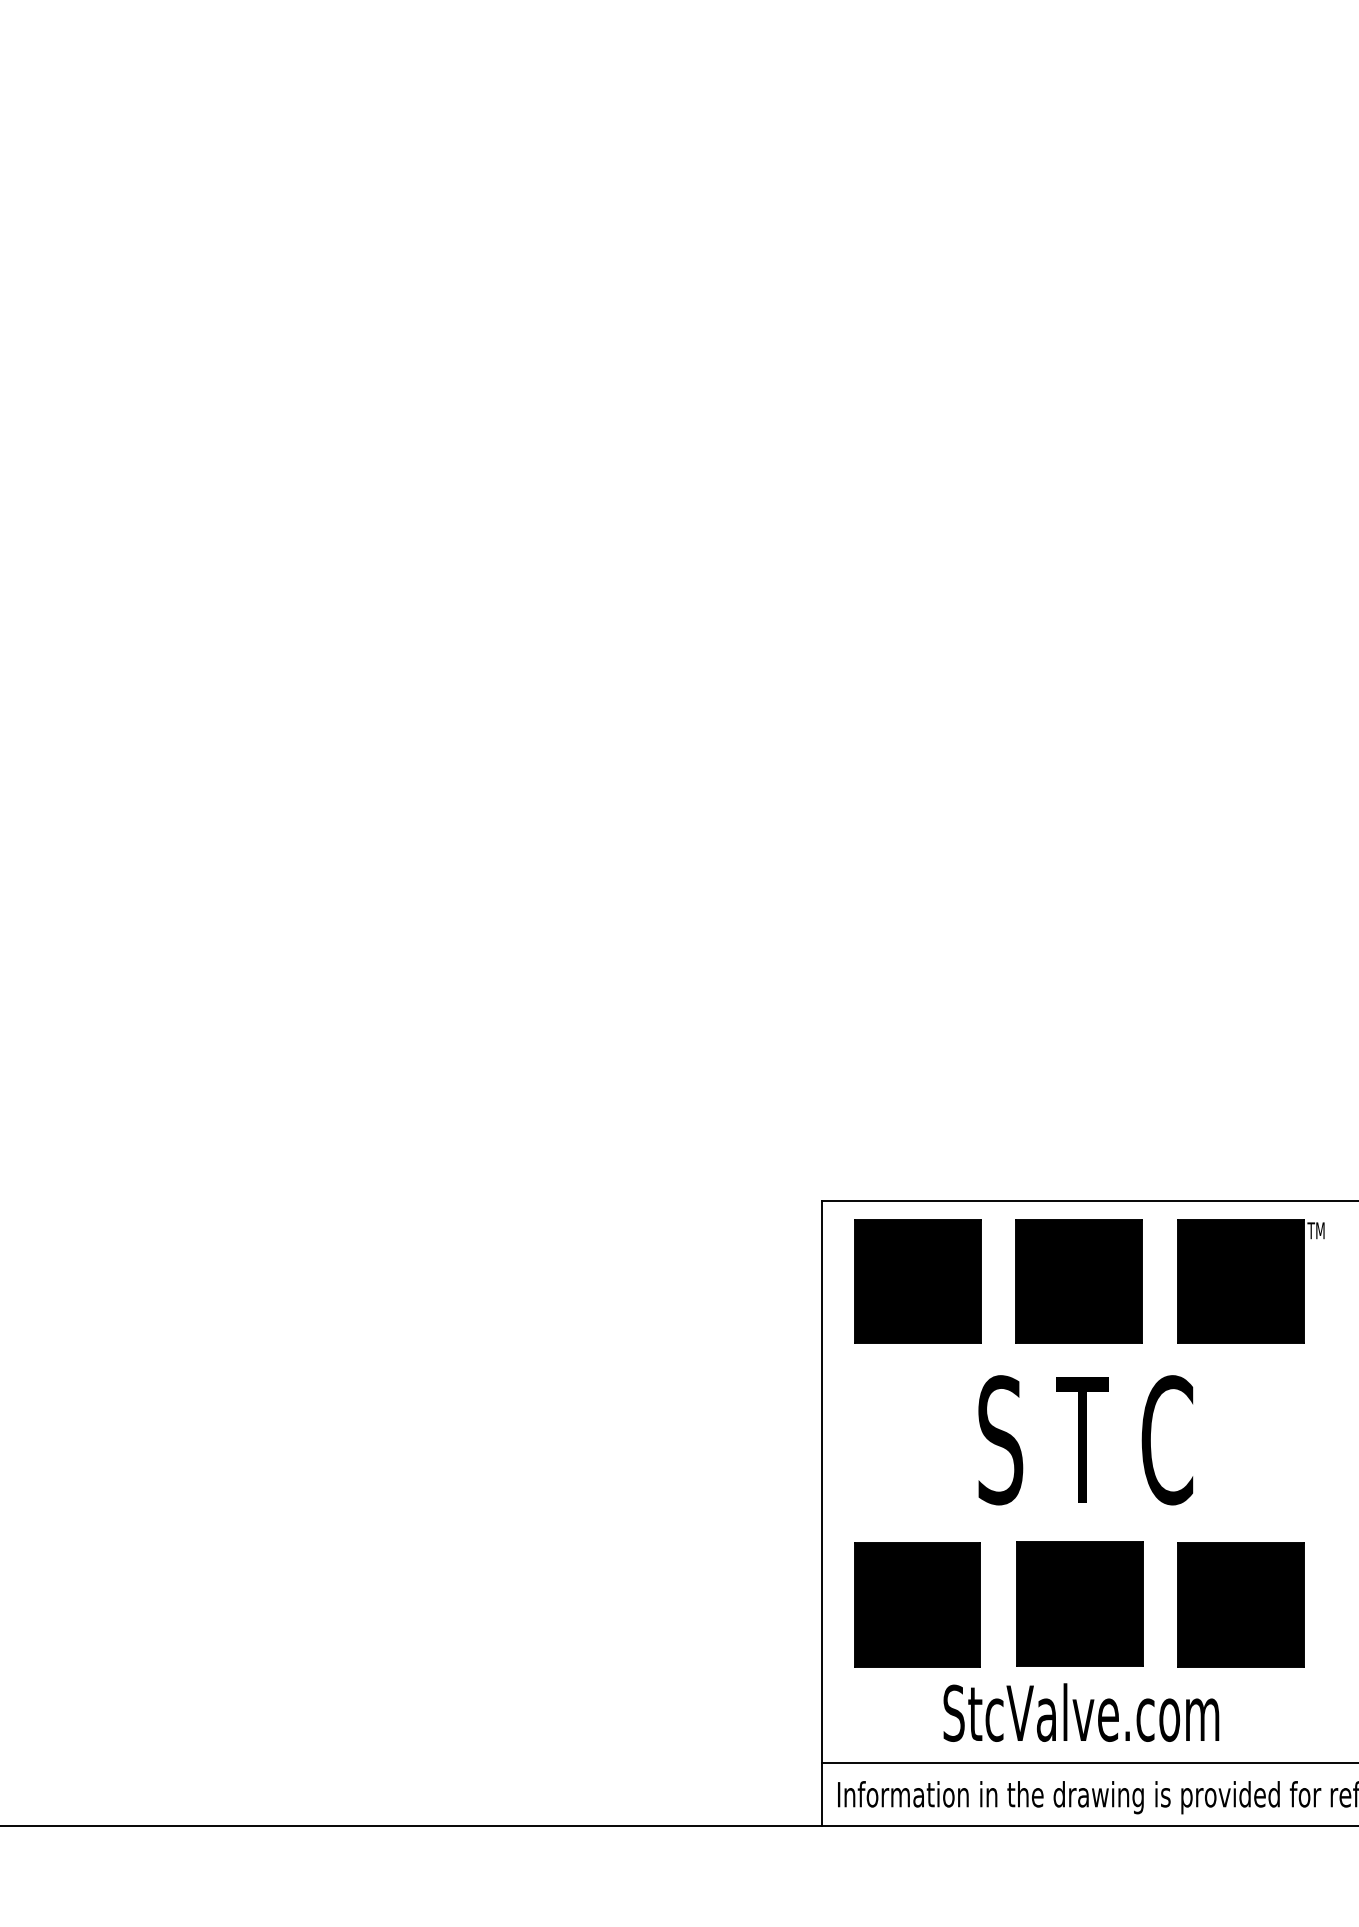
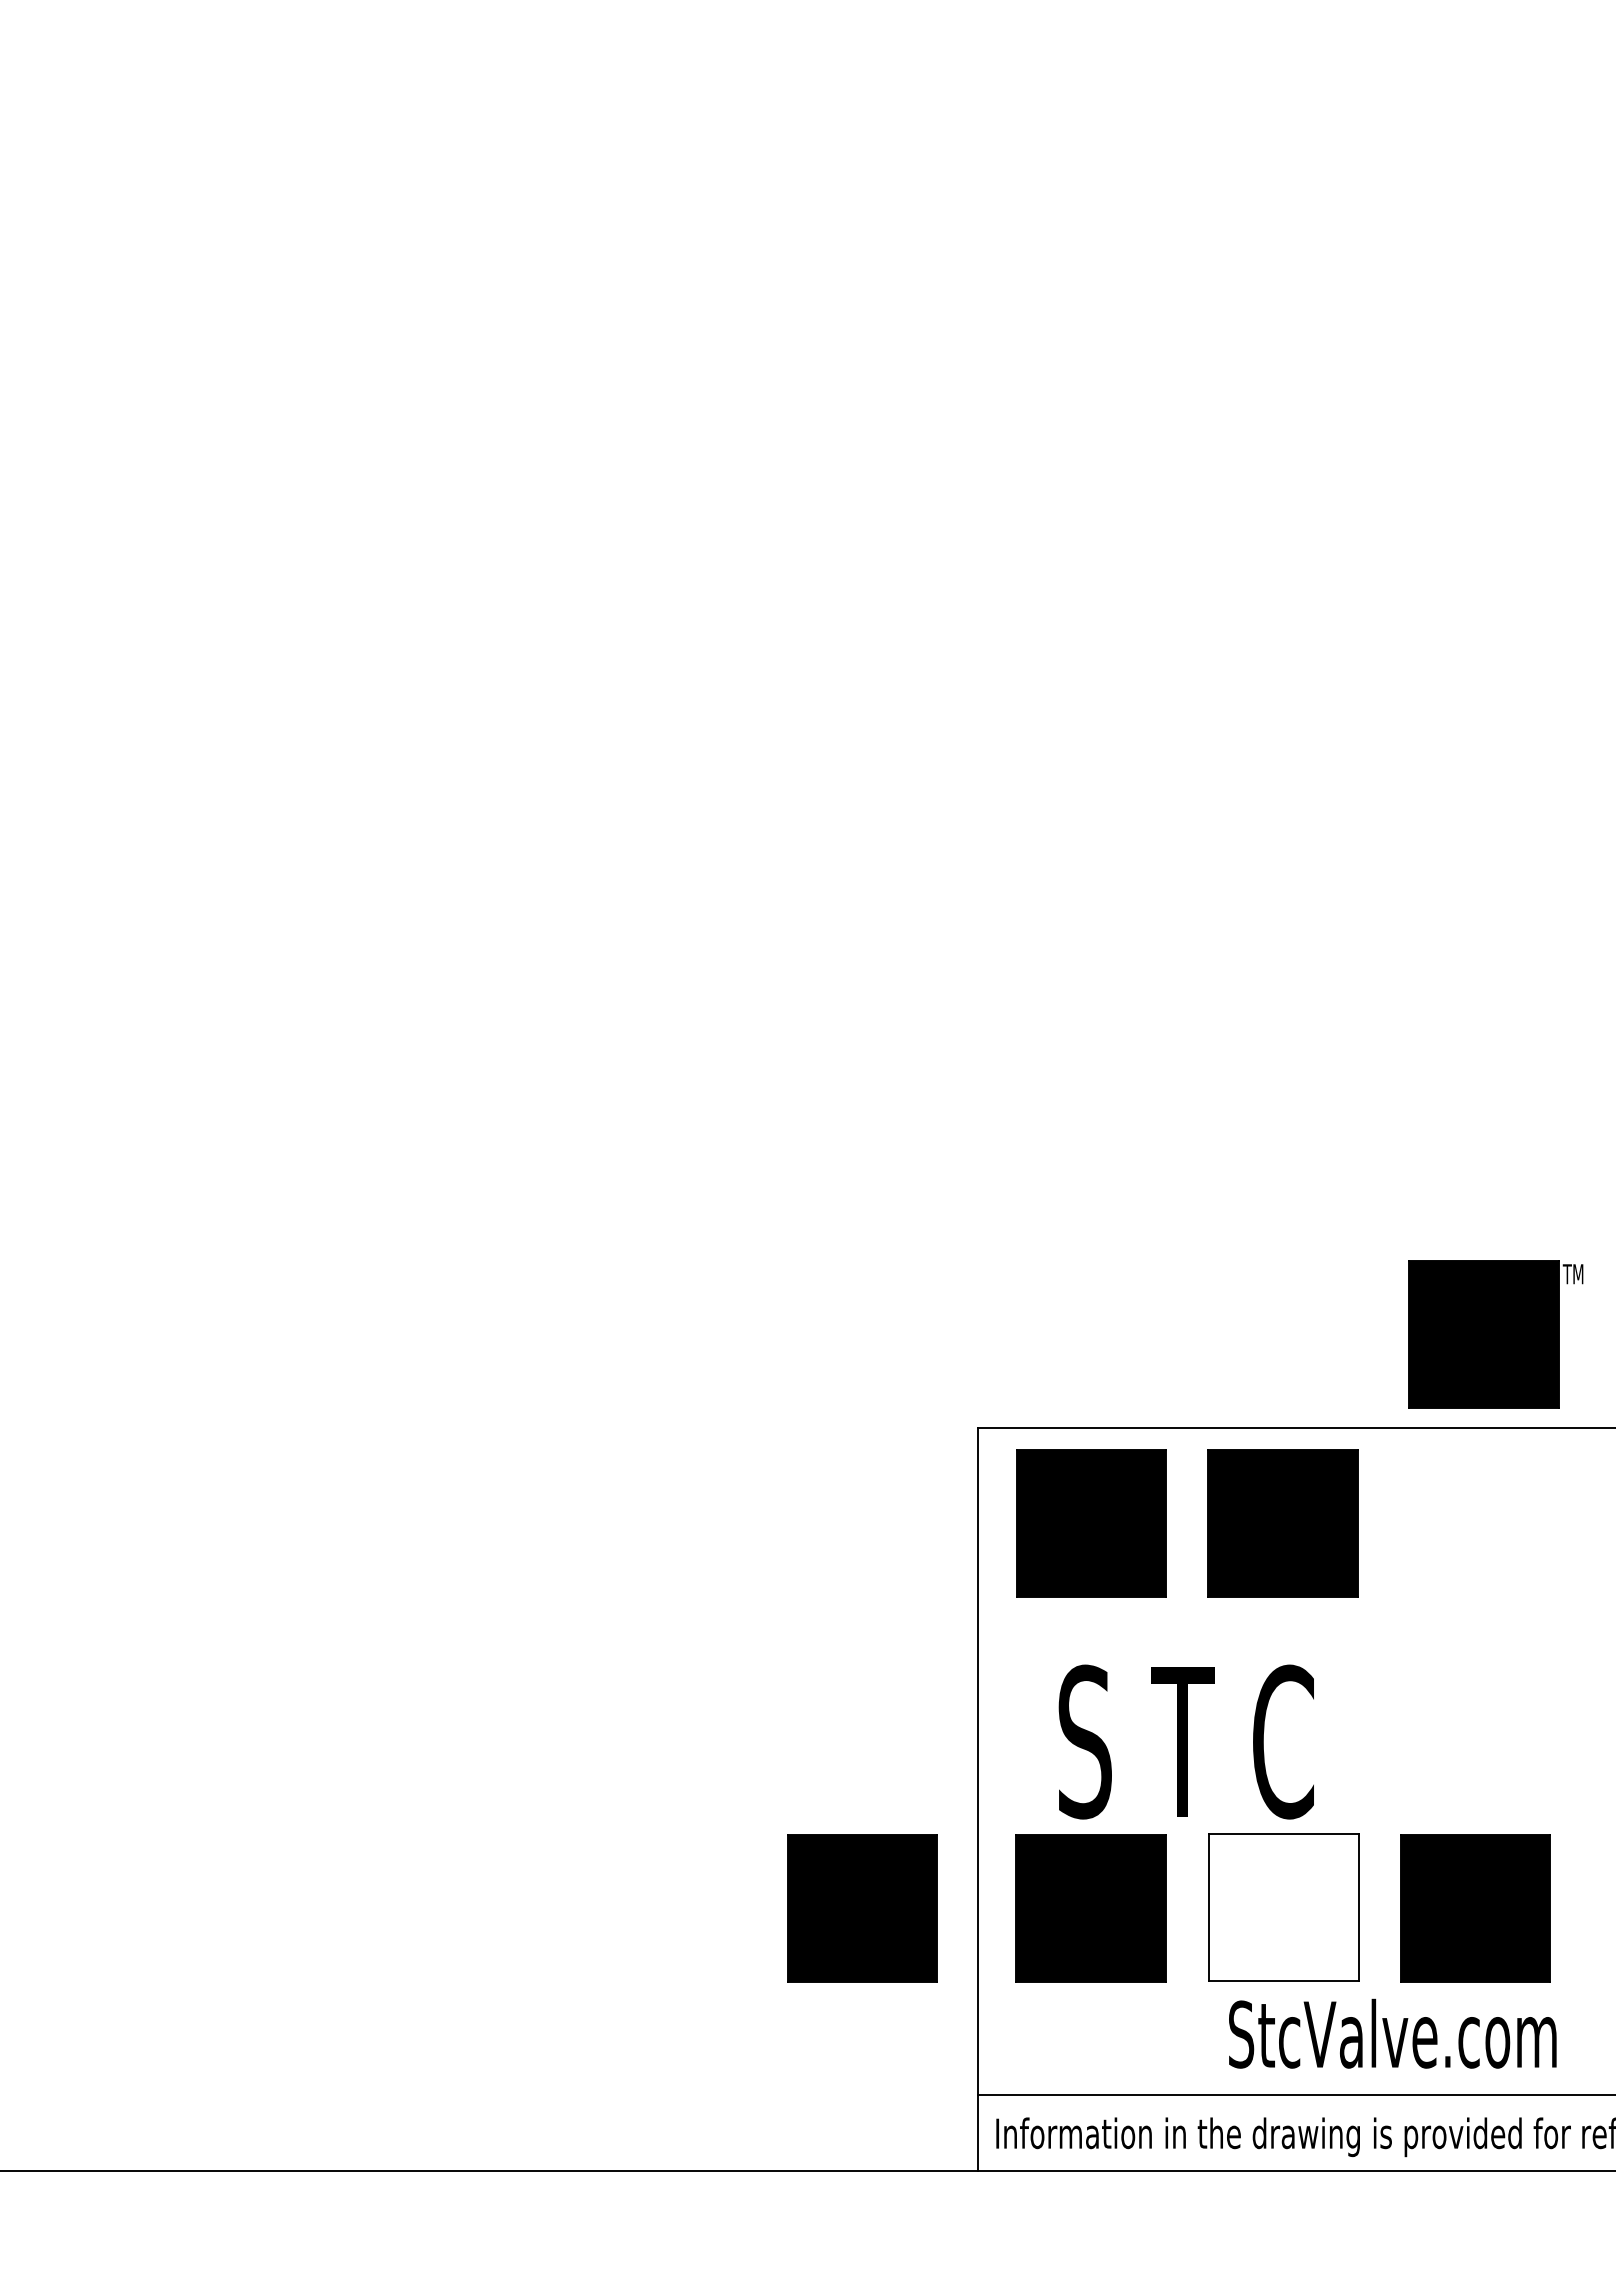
part: (1250, 1281) -> (1495, 1334), moved
text: (1085, 1440) -> (1186, 1742), moved
fill: (1079, 1603) -> (1283, 1906), removed
part: (725, 1604) -> (862, 1907), added
text: (1081, 1712) -> (1392, 2033), moved

